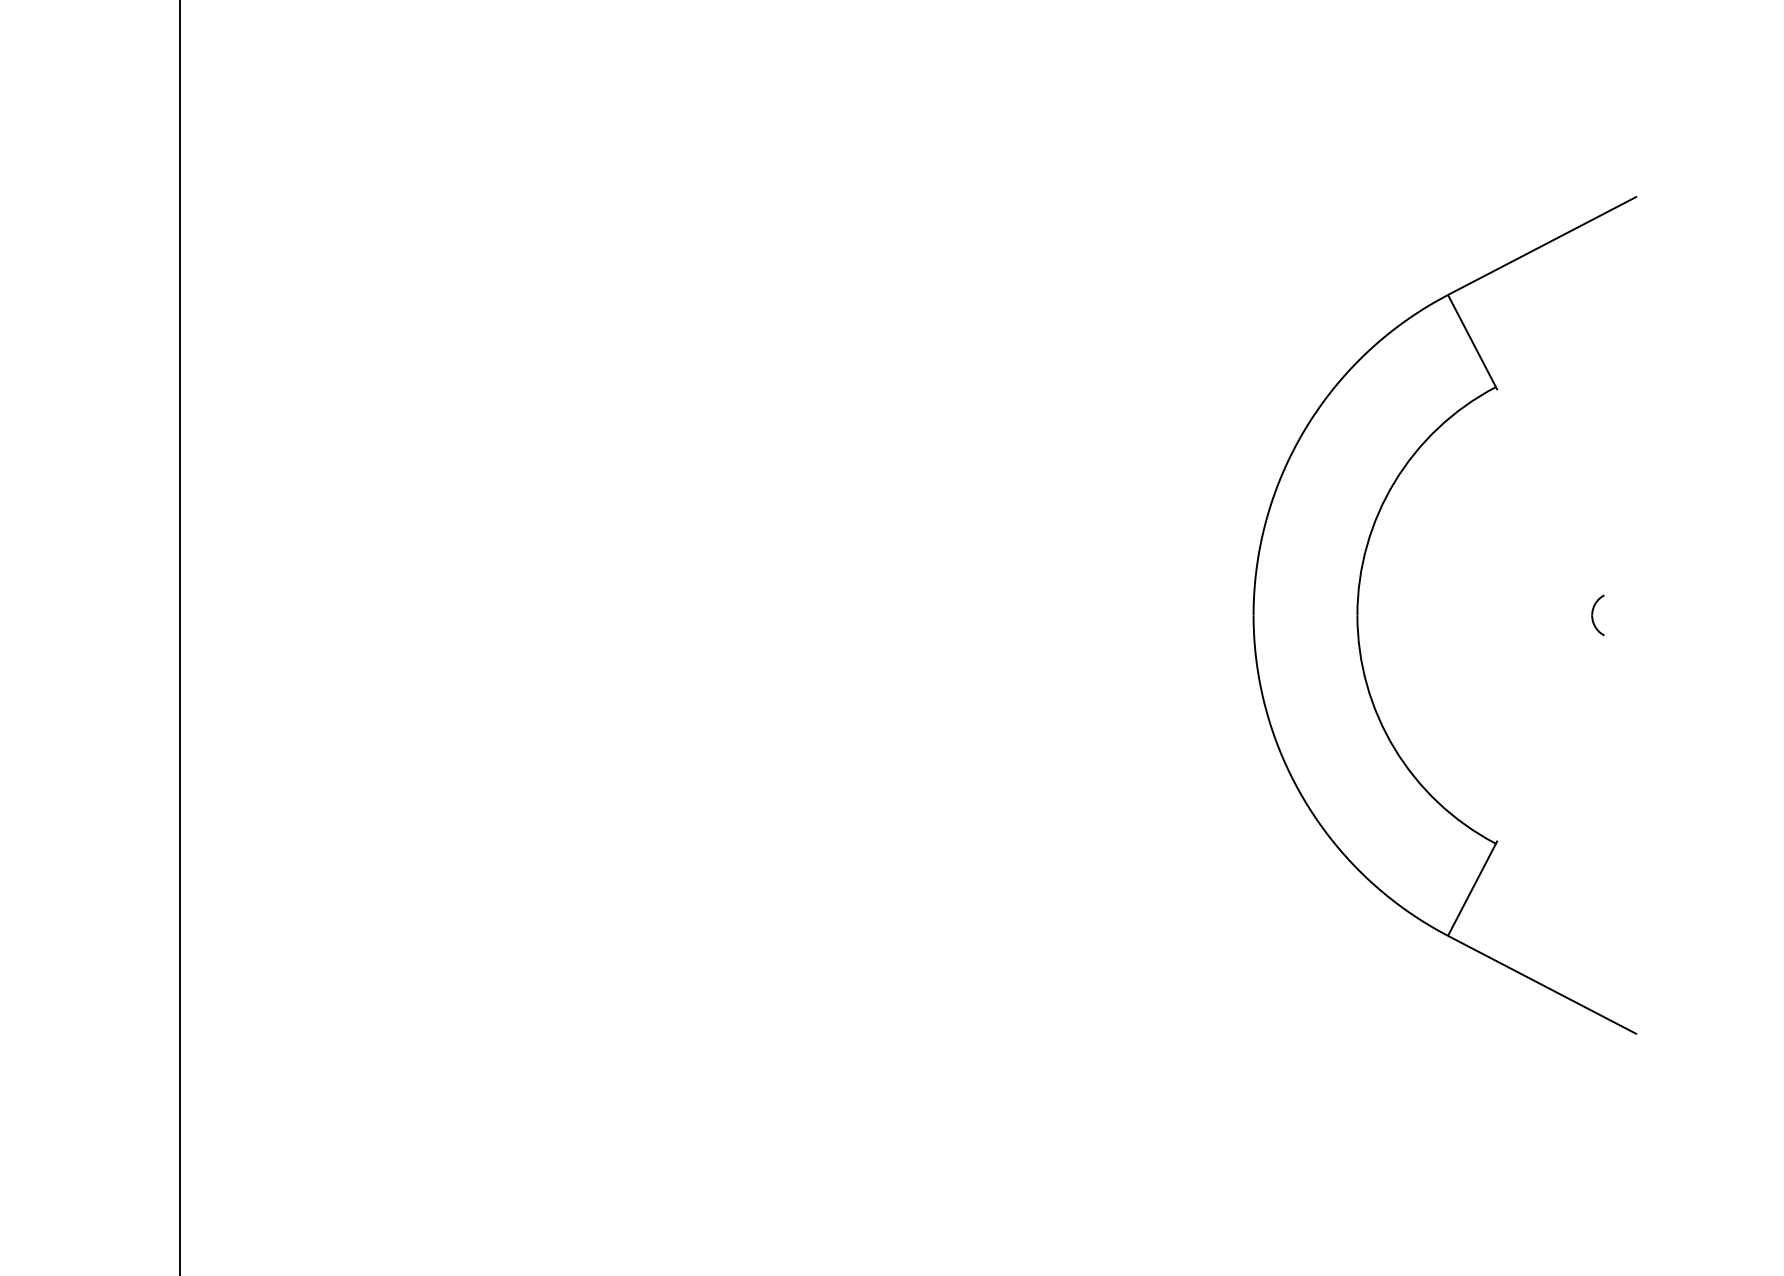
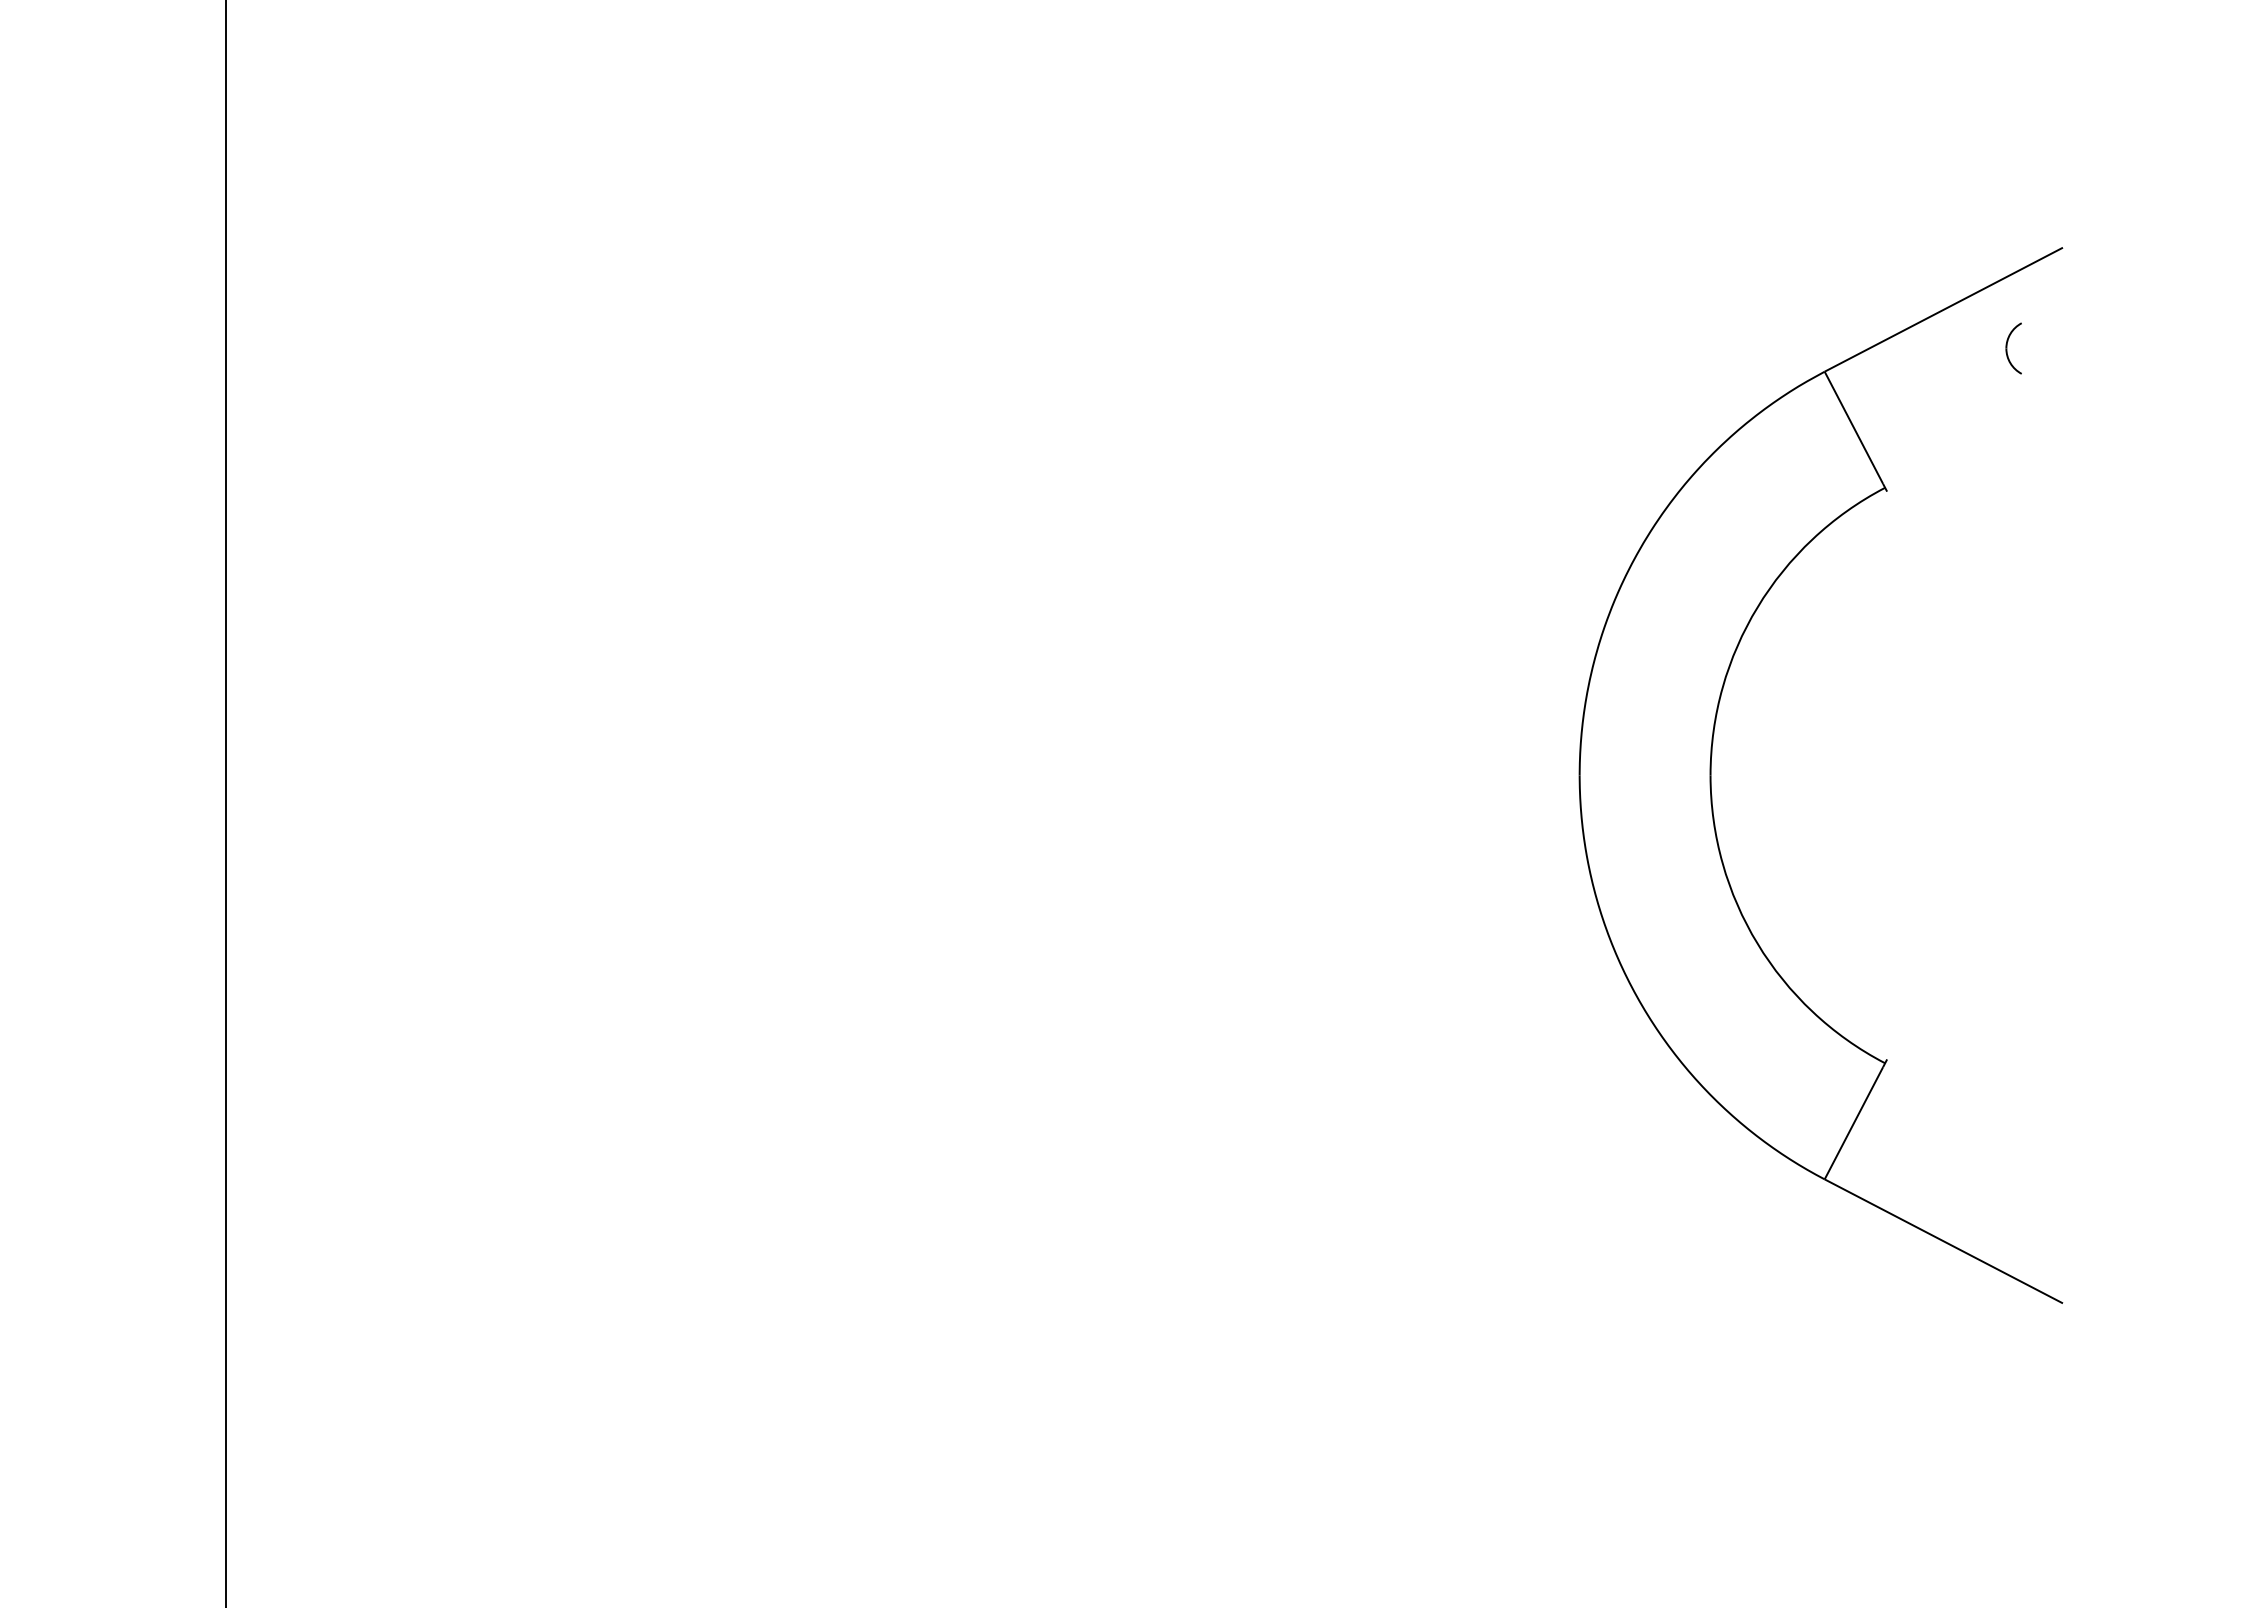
part: (1597, 615) -> (2013, 348), moved

